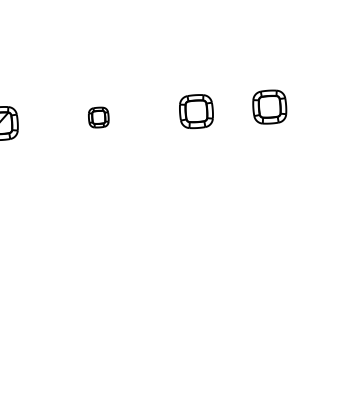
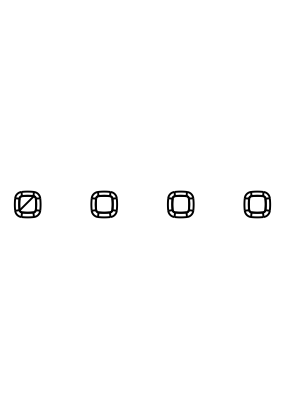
part: (270, 107) -> (257, 204), moved
part: (97, 117) -> (103, 204), size x1.67

